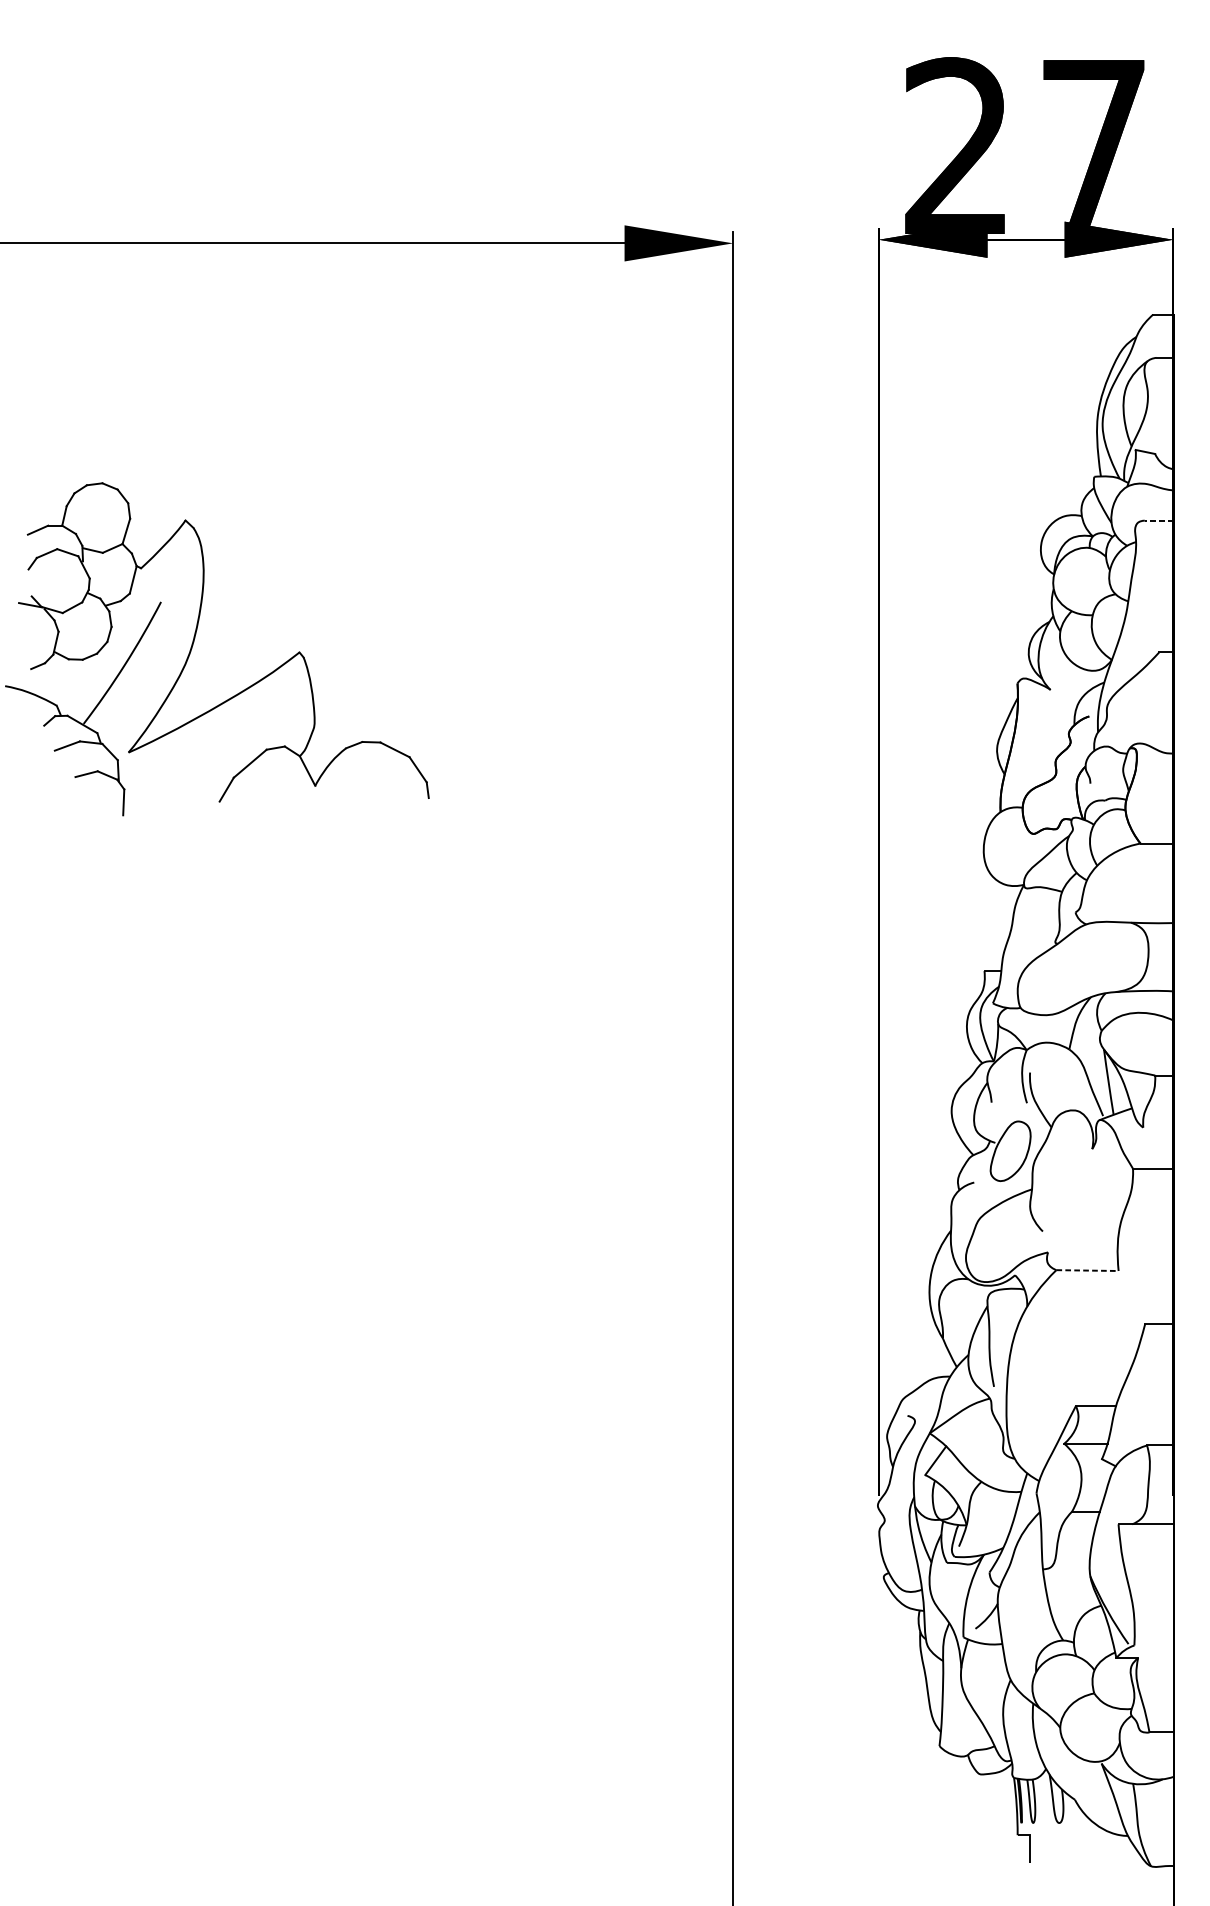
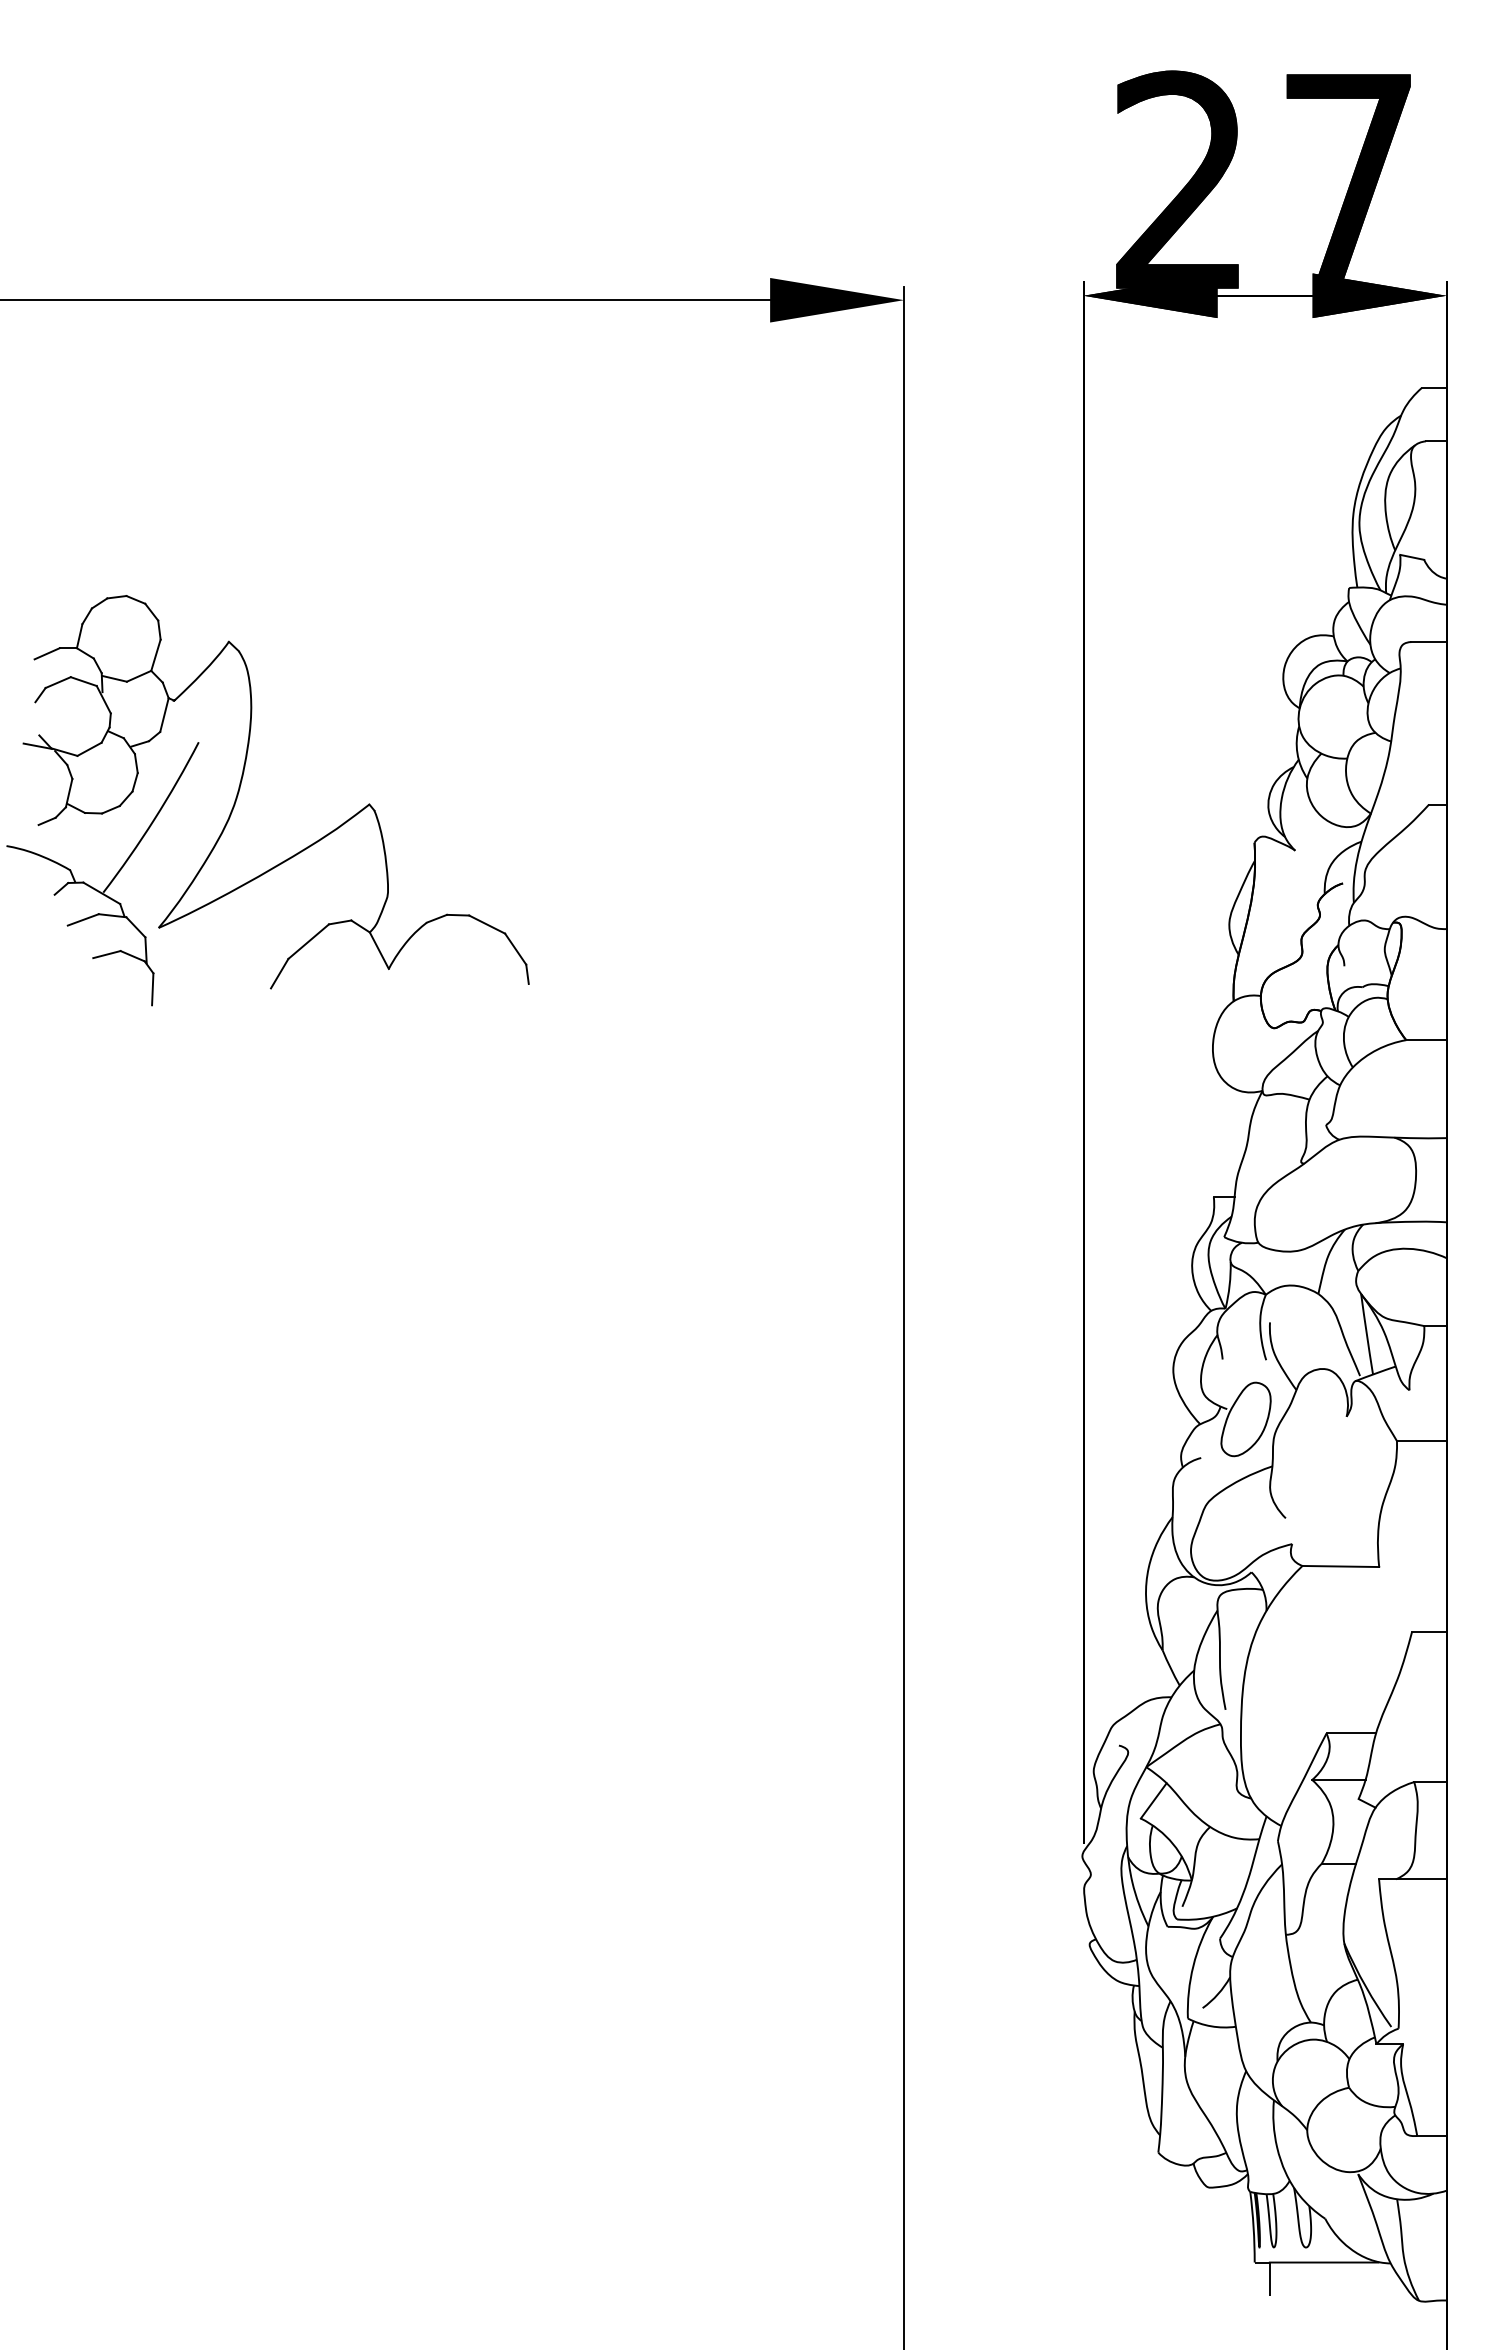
line: (1159, 521) -> (1429, 642), dashed -> solid
line: (1088, 1270) -> (1341, 1566), dashed -> solid
line: (1073, 1835) -> (1323, 2262), added

